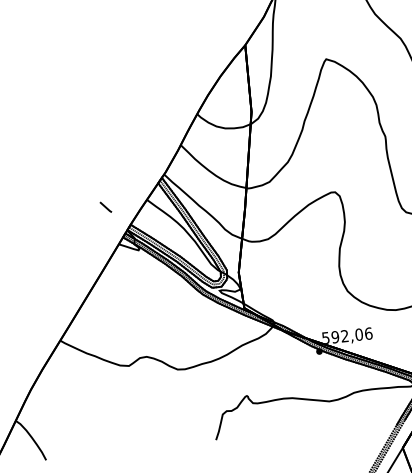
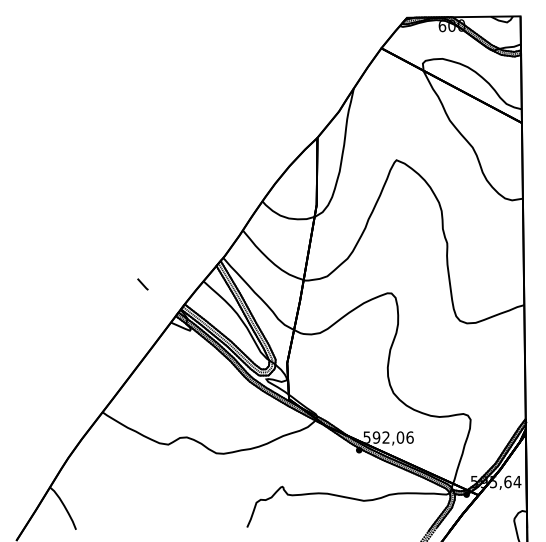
line: (105, 207) -> (142, 284), moved

